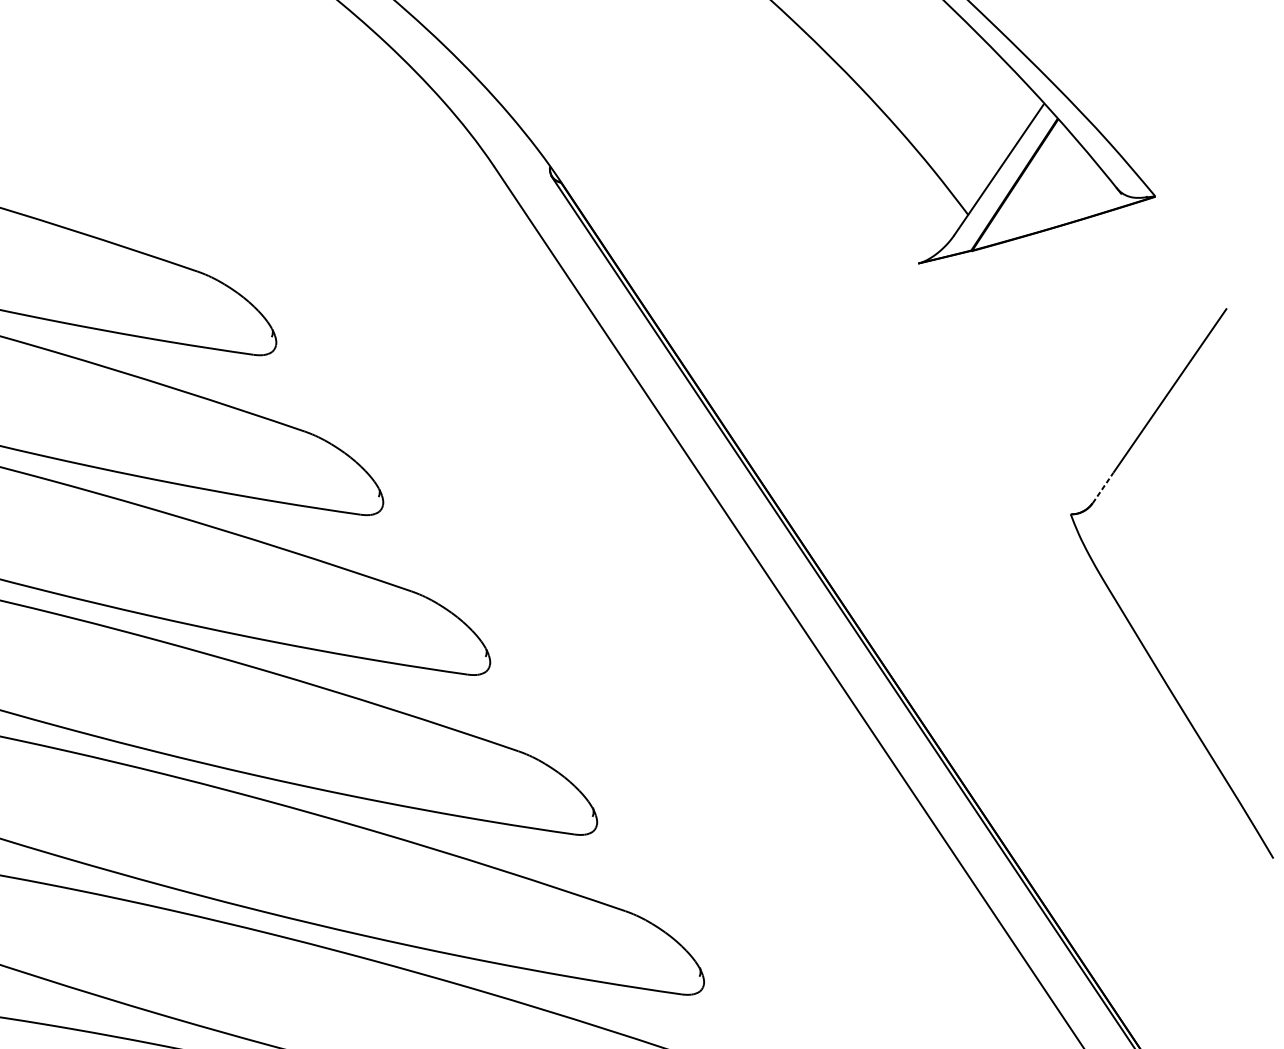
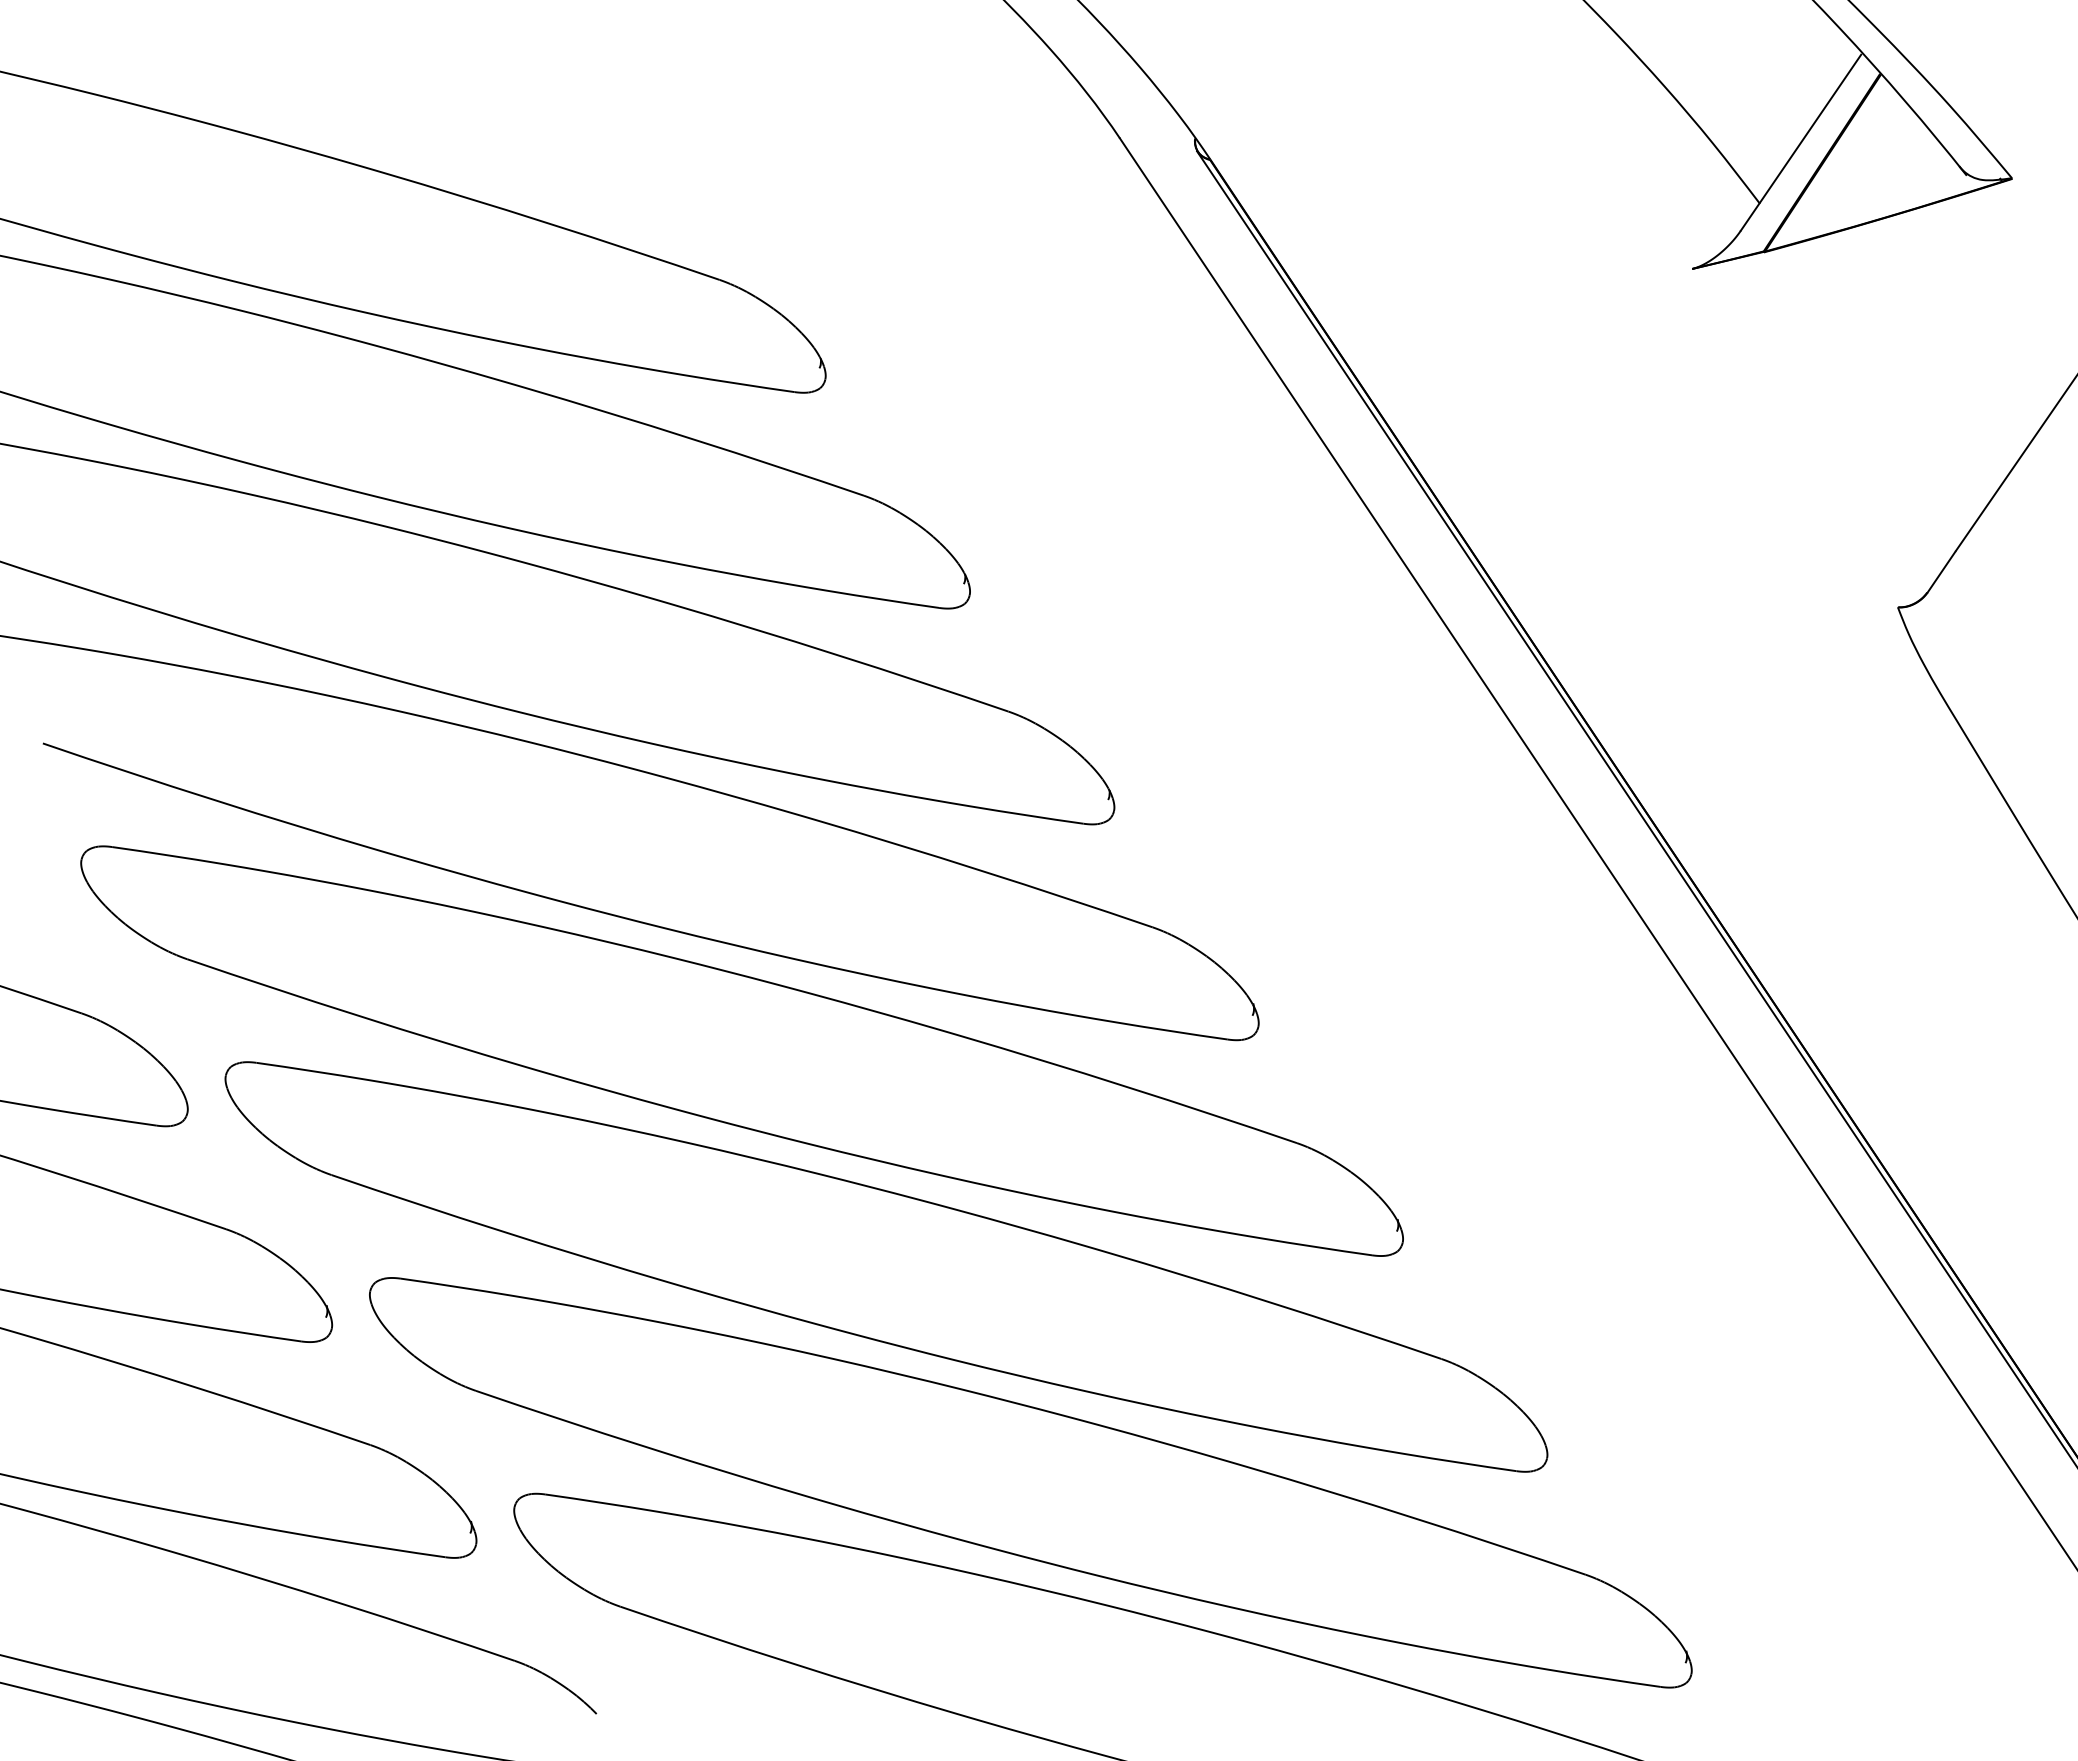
line: (1103, 488) -> (1941, 572), dashed -> solid

